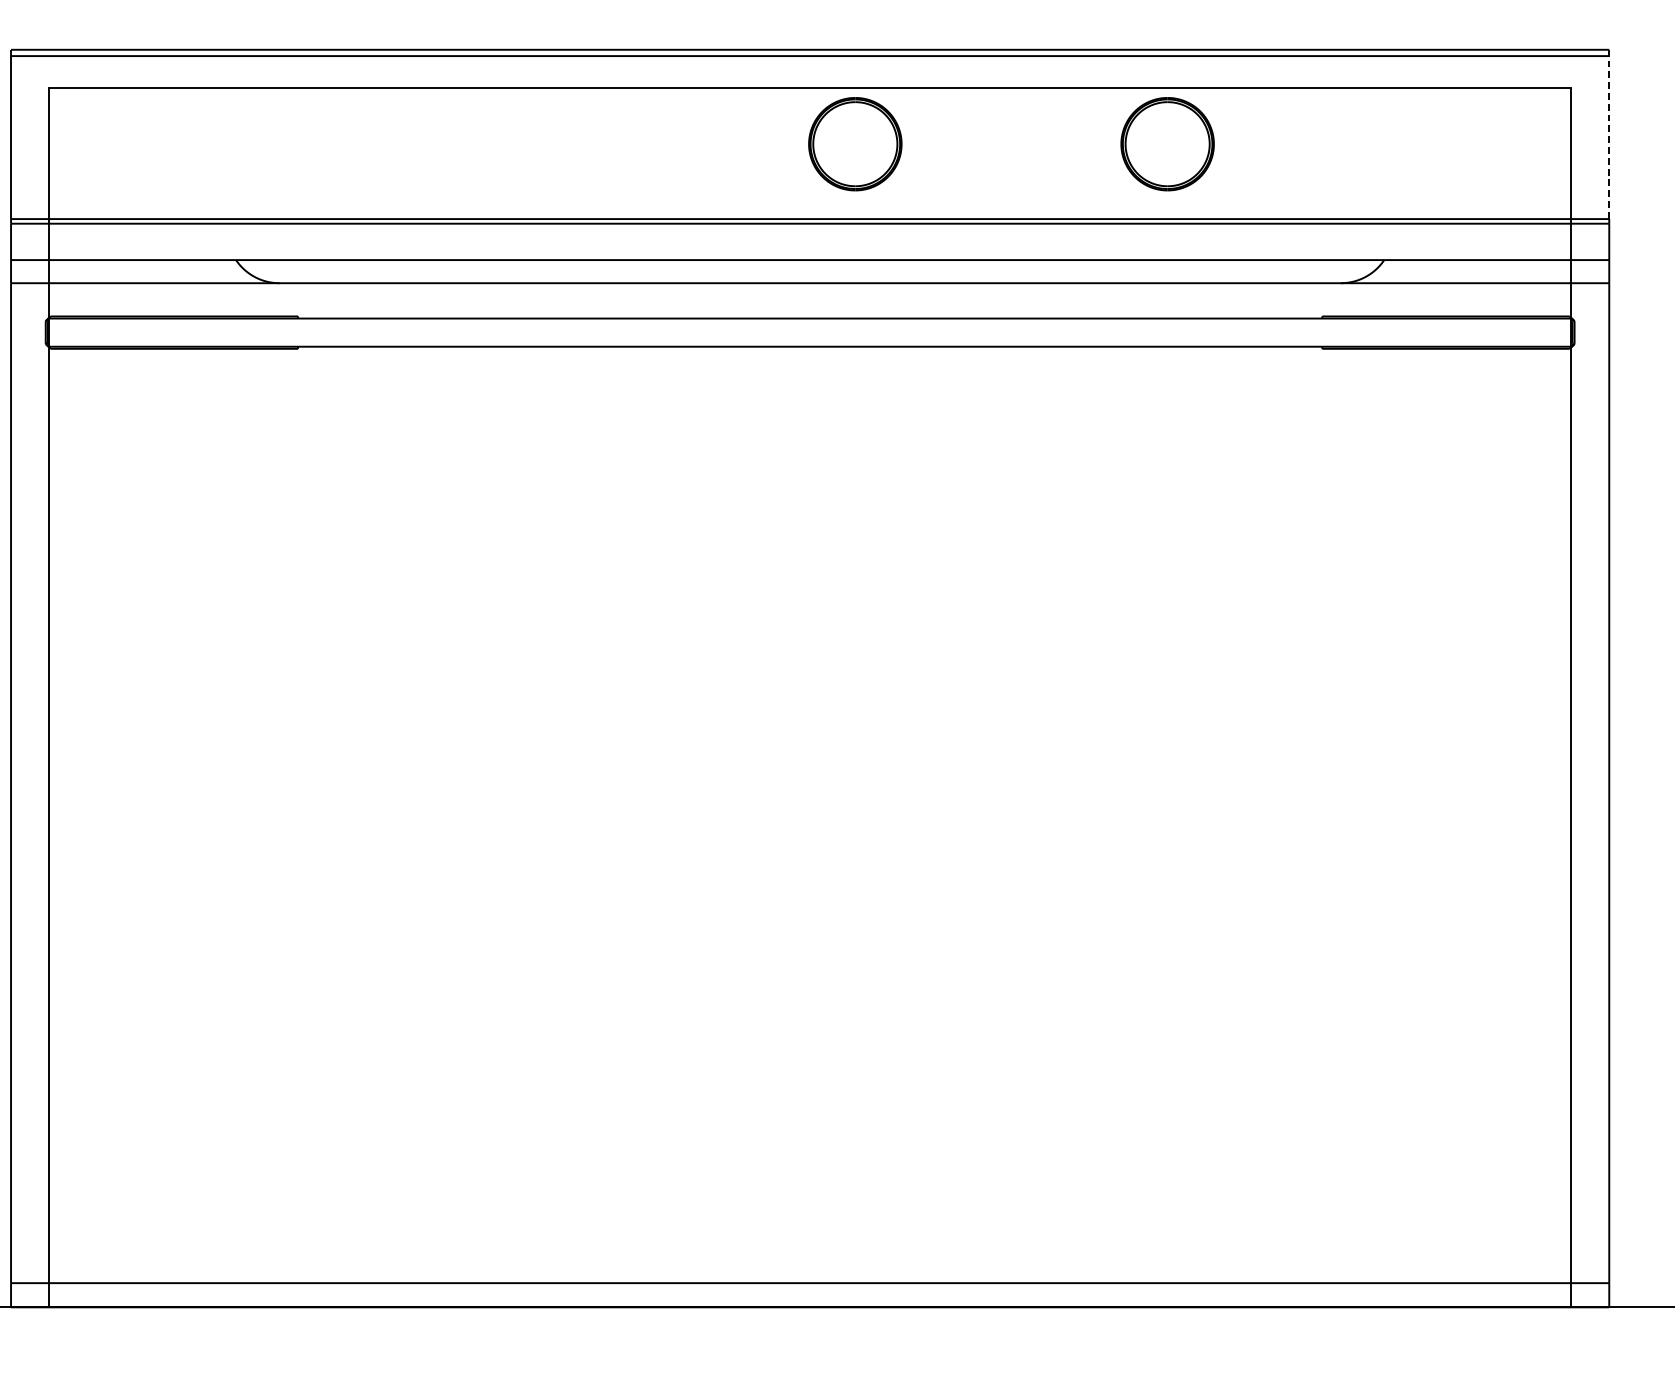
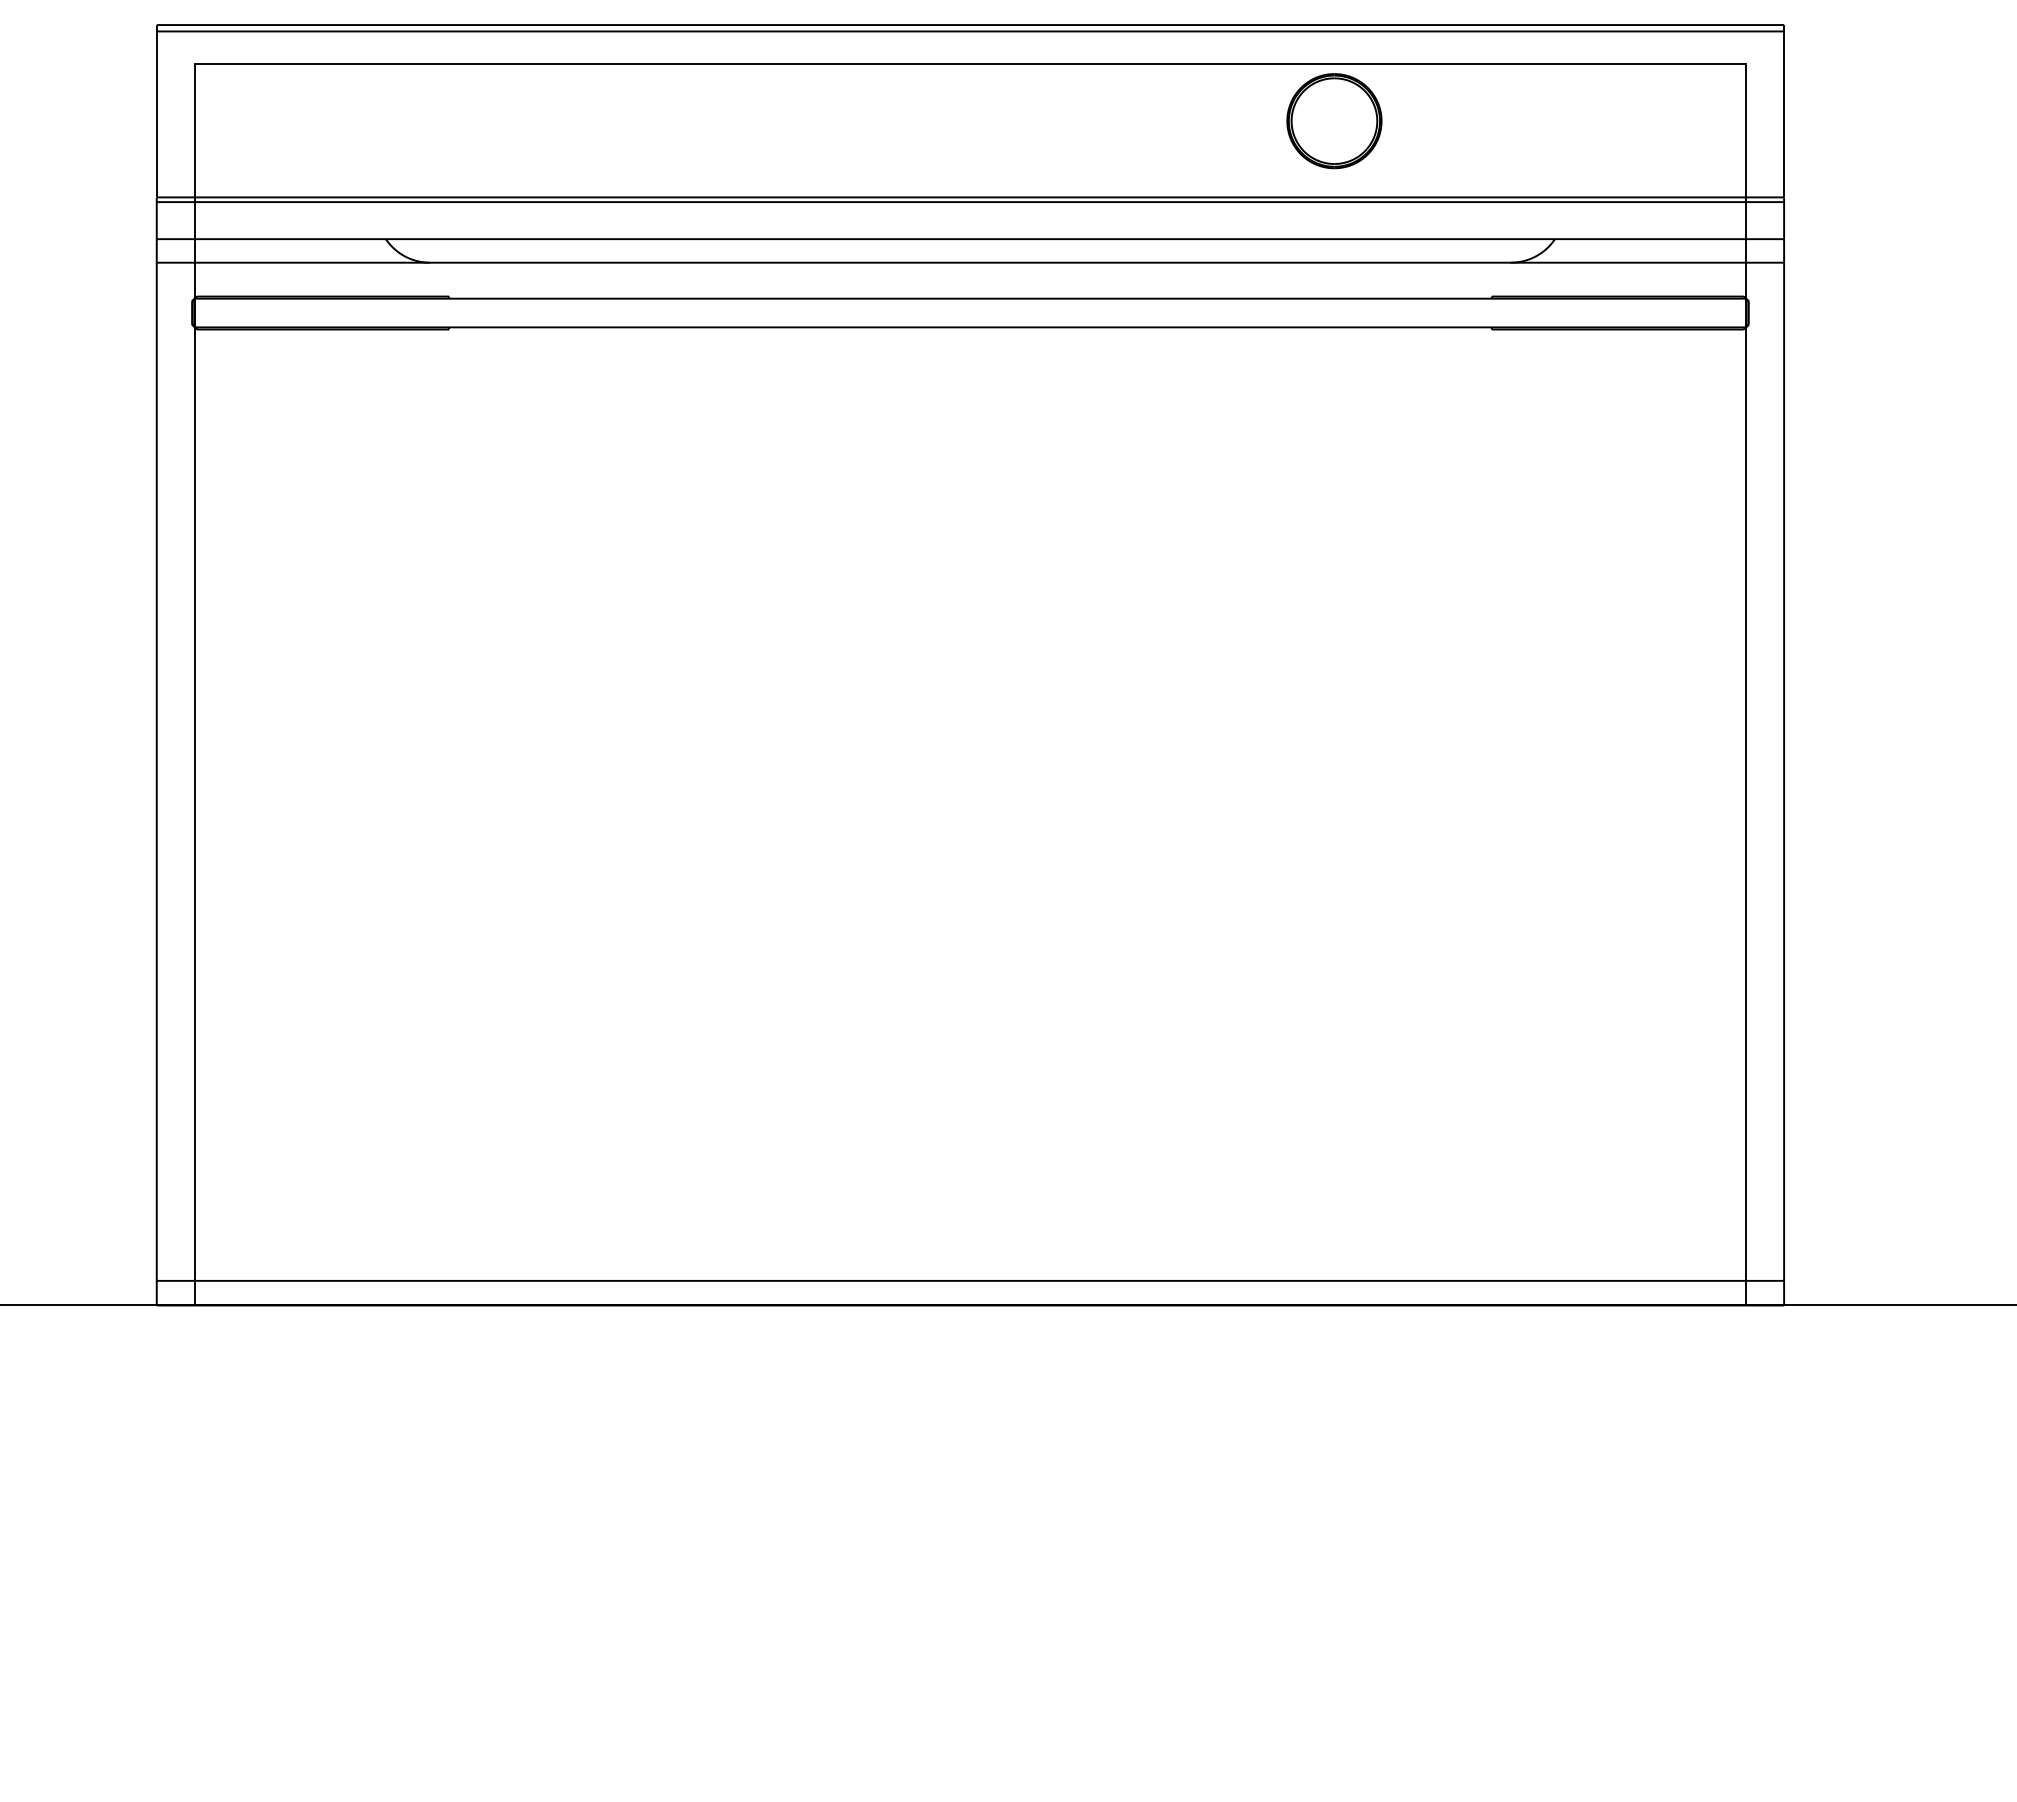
line: (1609, 134) -> (1784, 111), dashed -> solid
part: (855, 144) -> (1016, 121), removed

